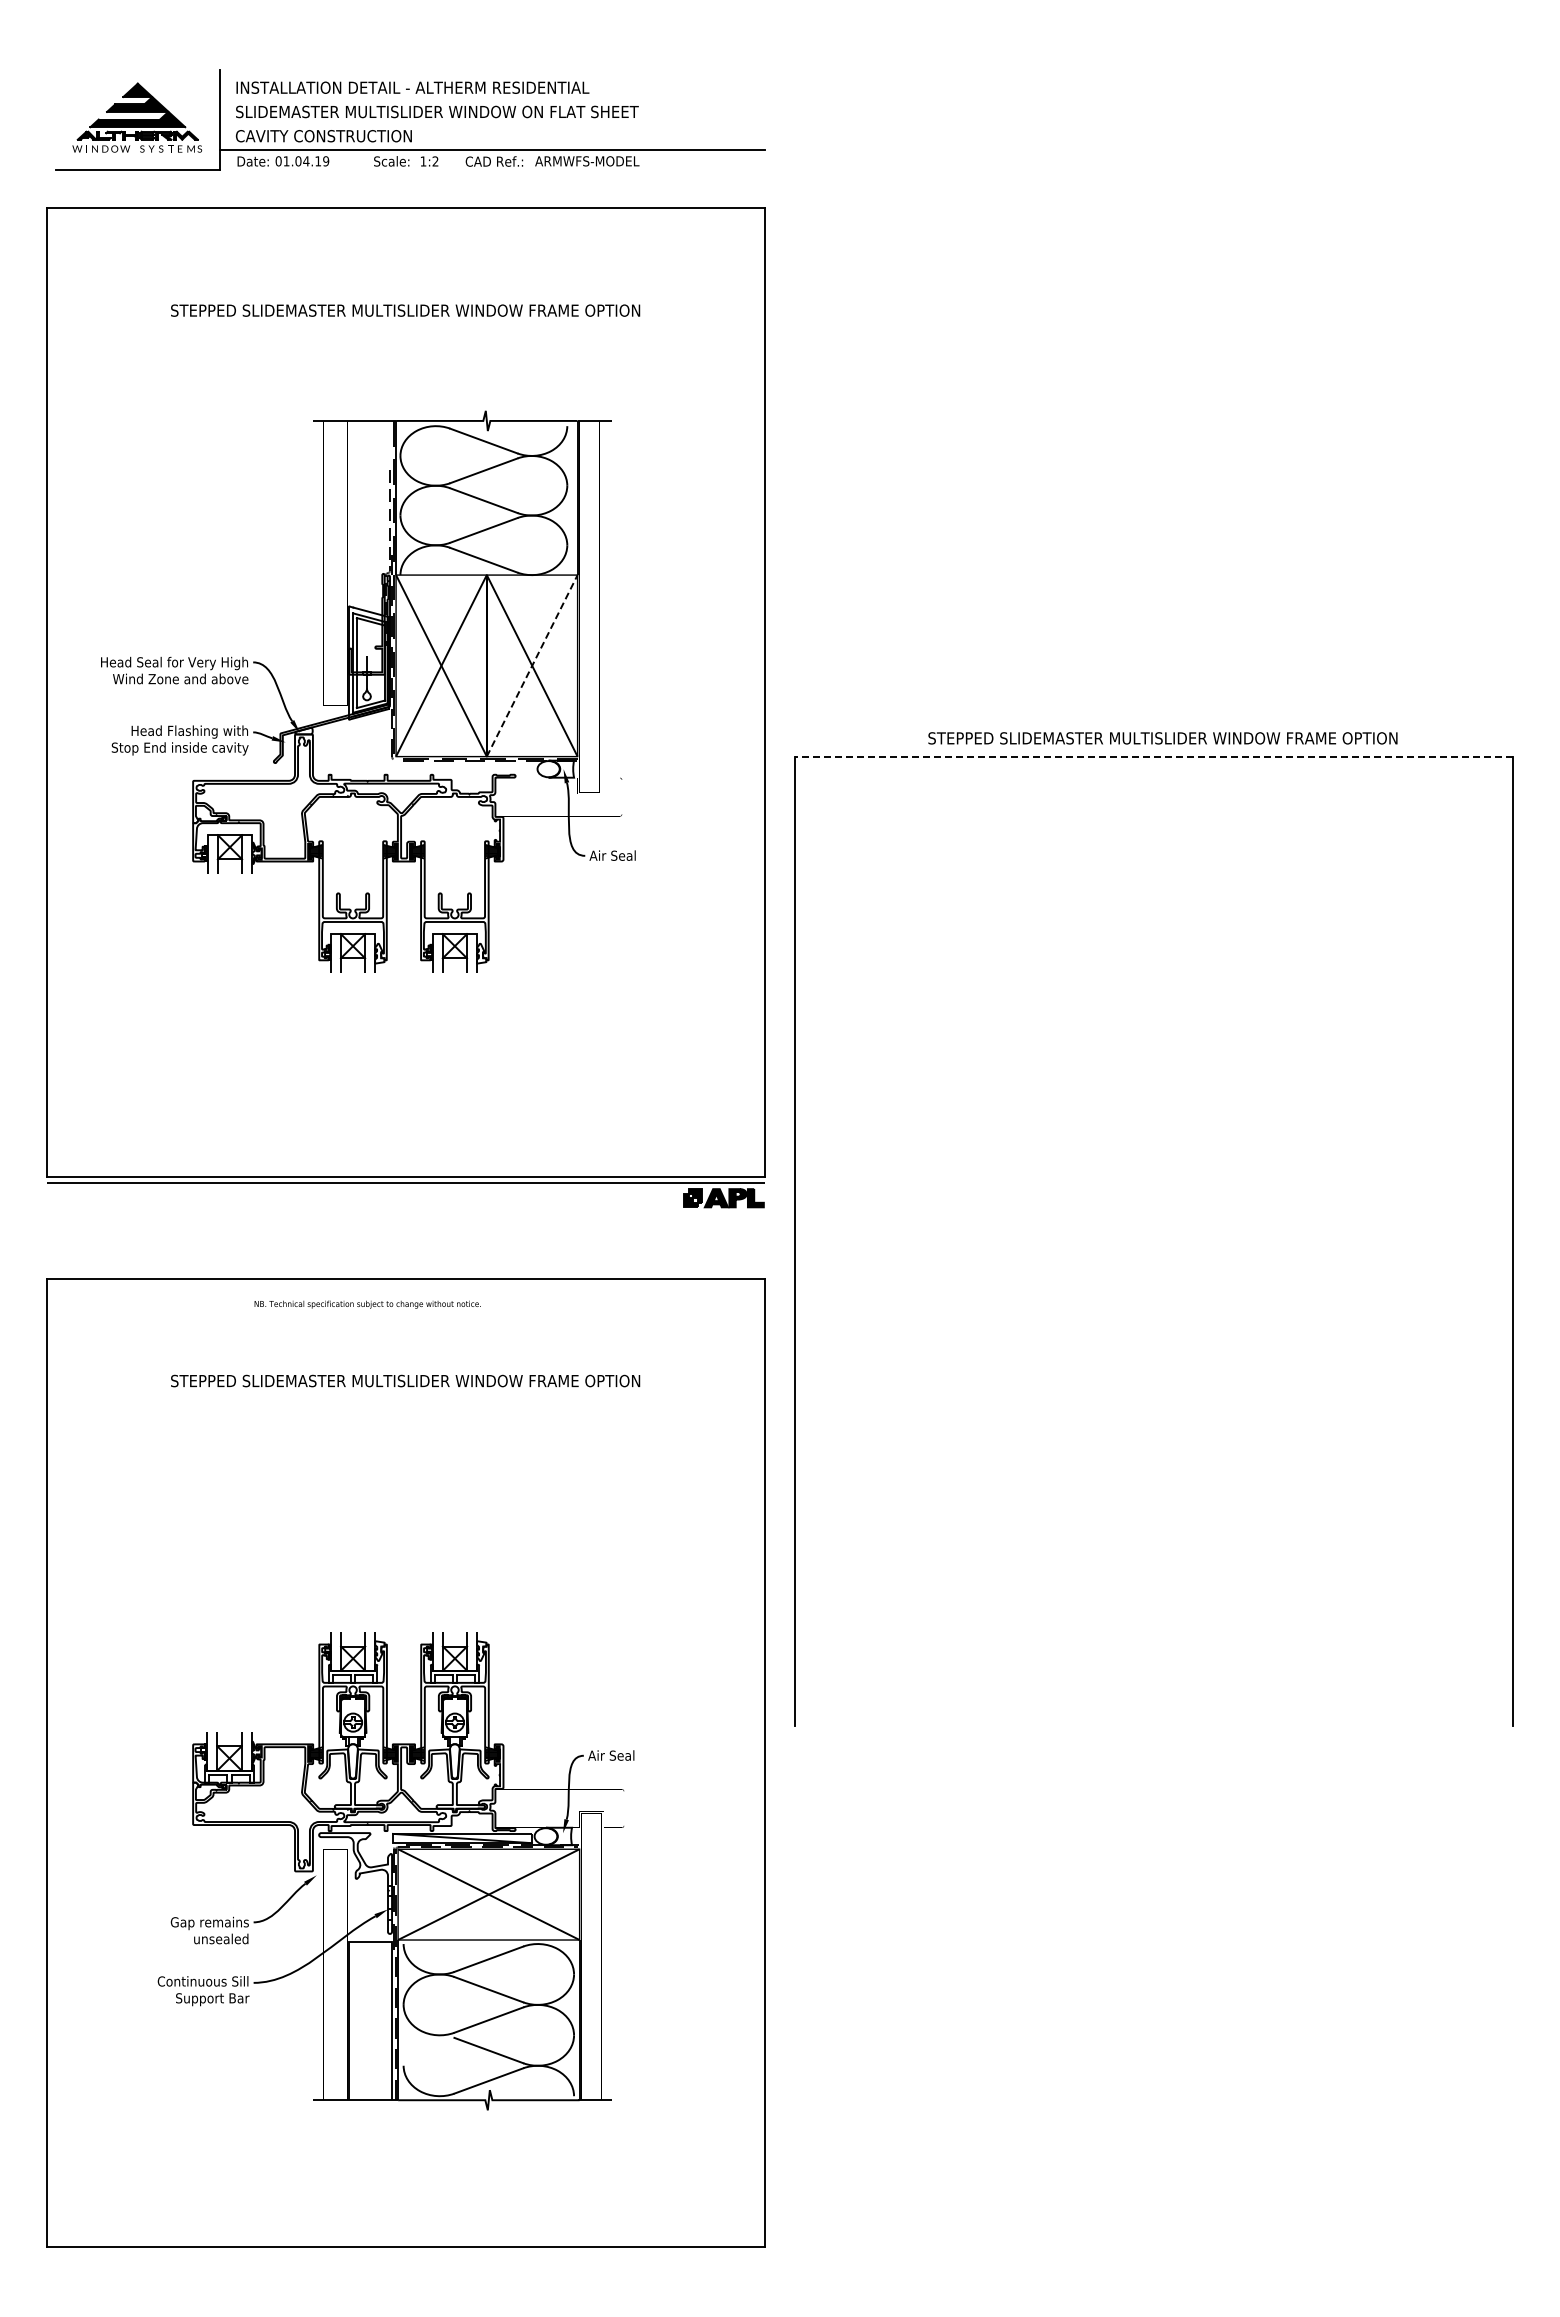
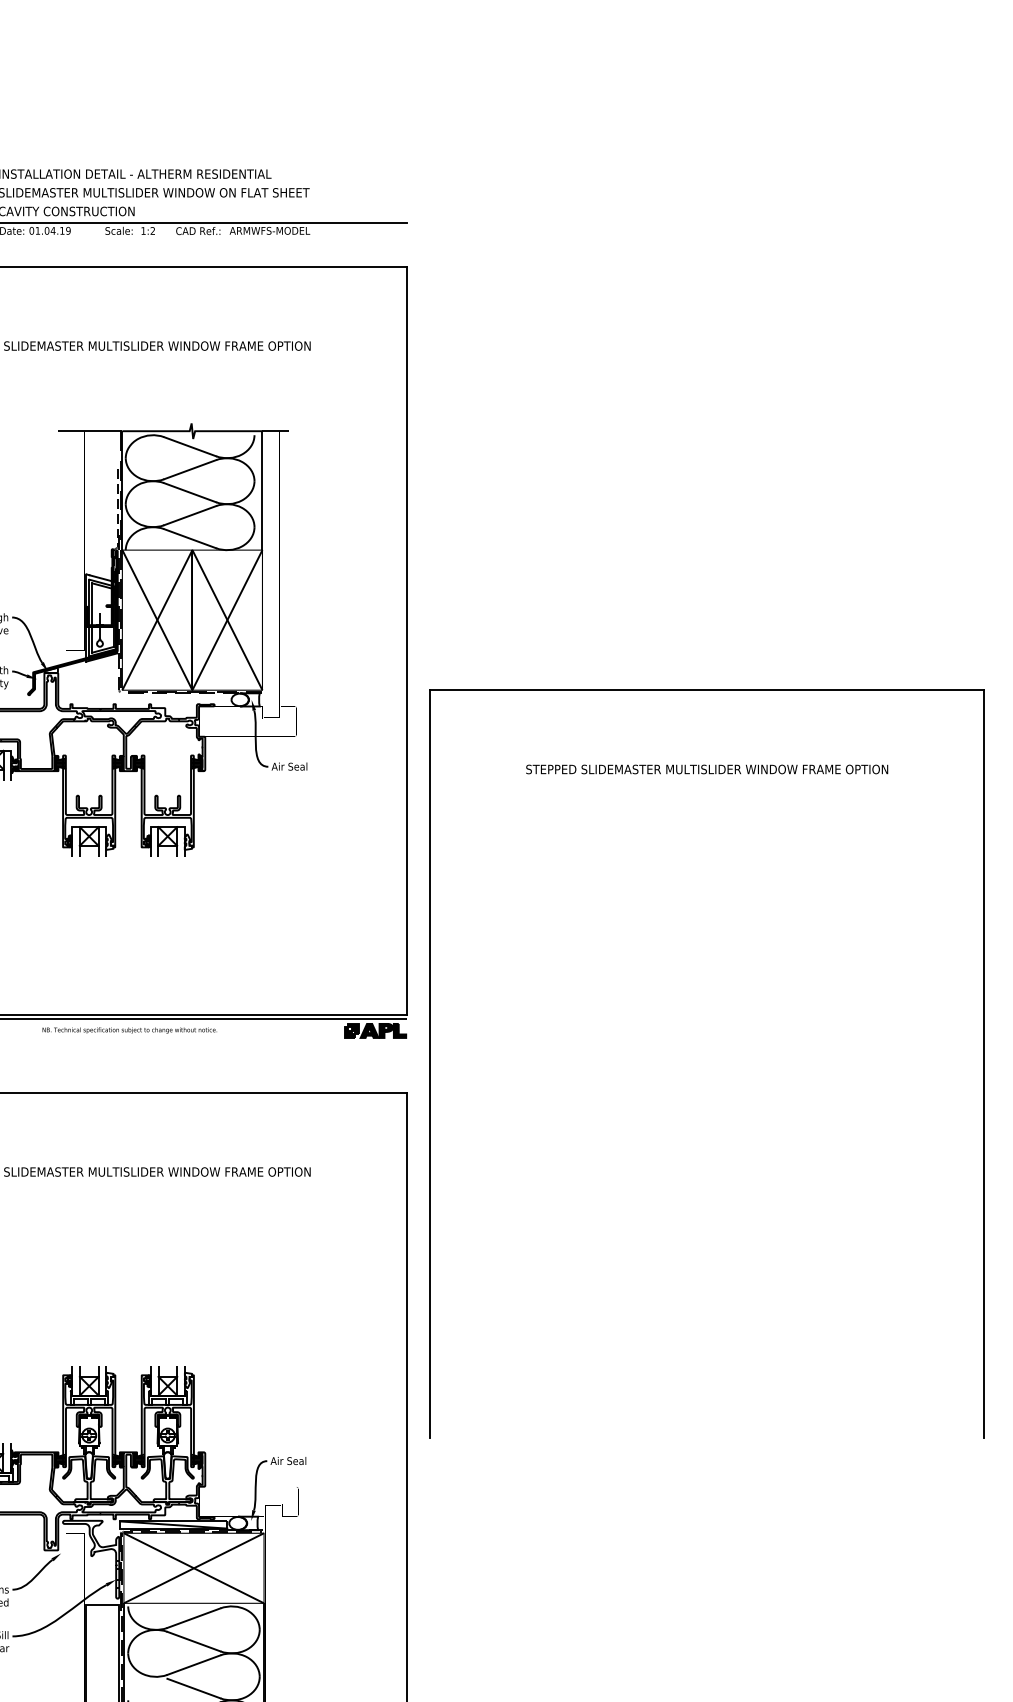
line: (532, 665) -> (227, 619), dashed -> solid
text: (1162, 738) -> (706, 769), moved
line: (1153, 756) -> (706, 690), dashed -> solid
text: (367, 1304) -> (129, 1030), moved

